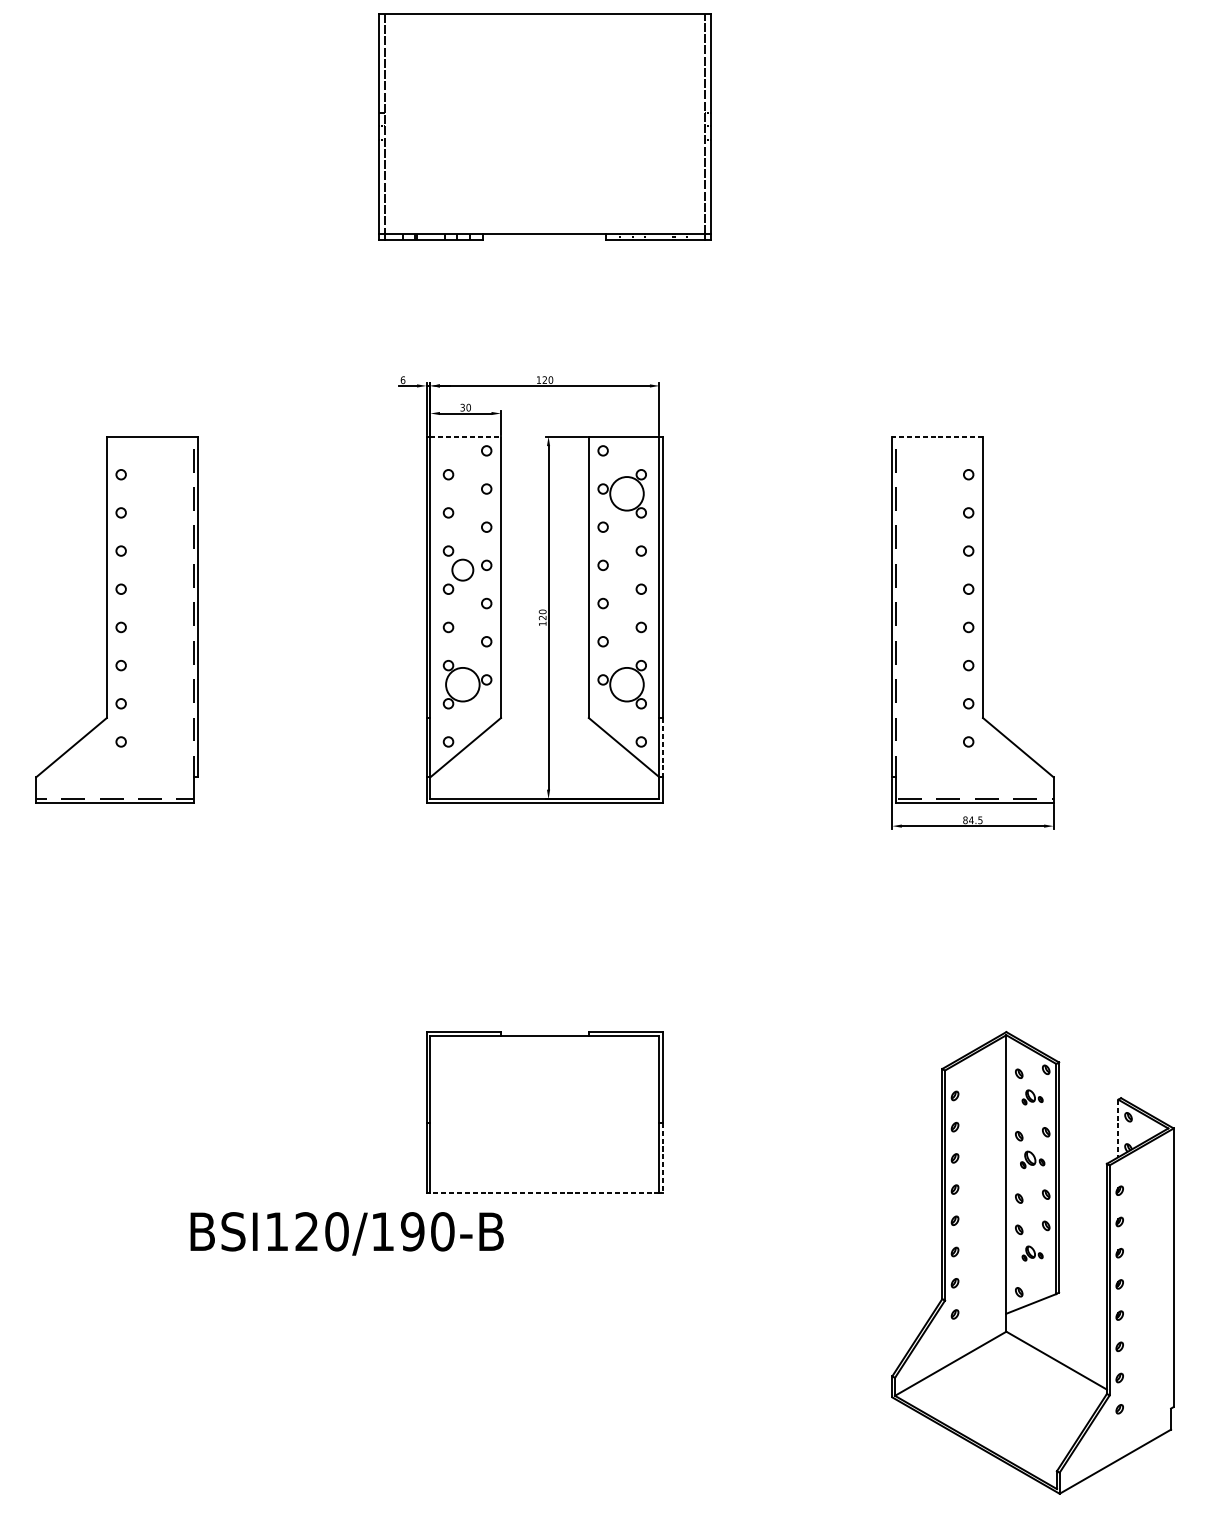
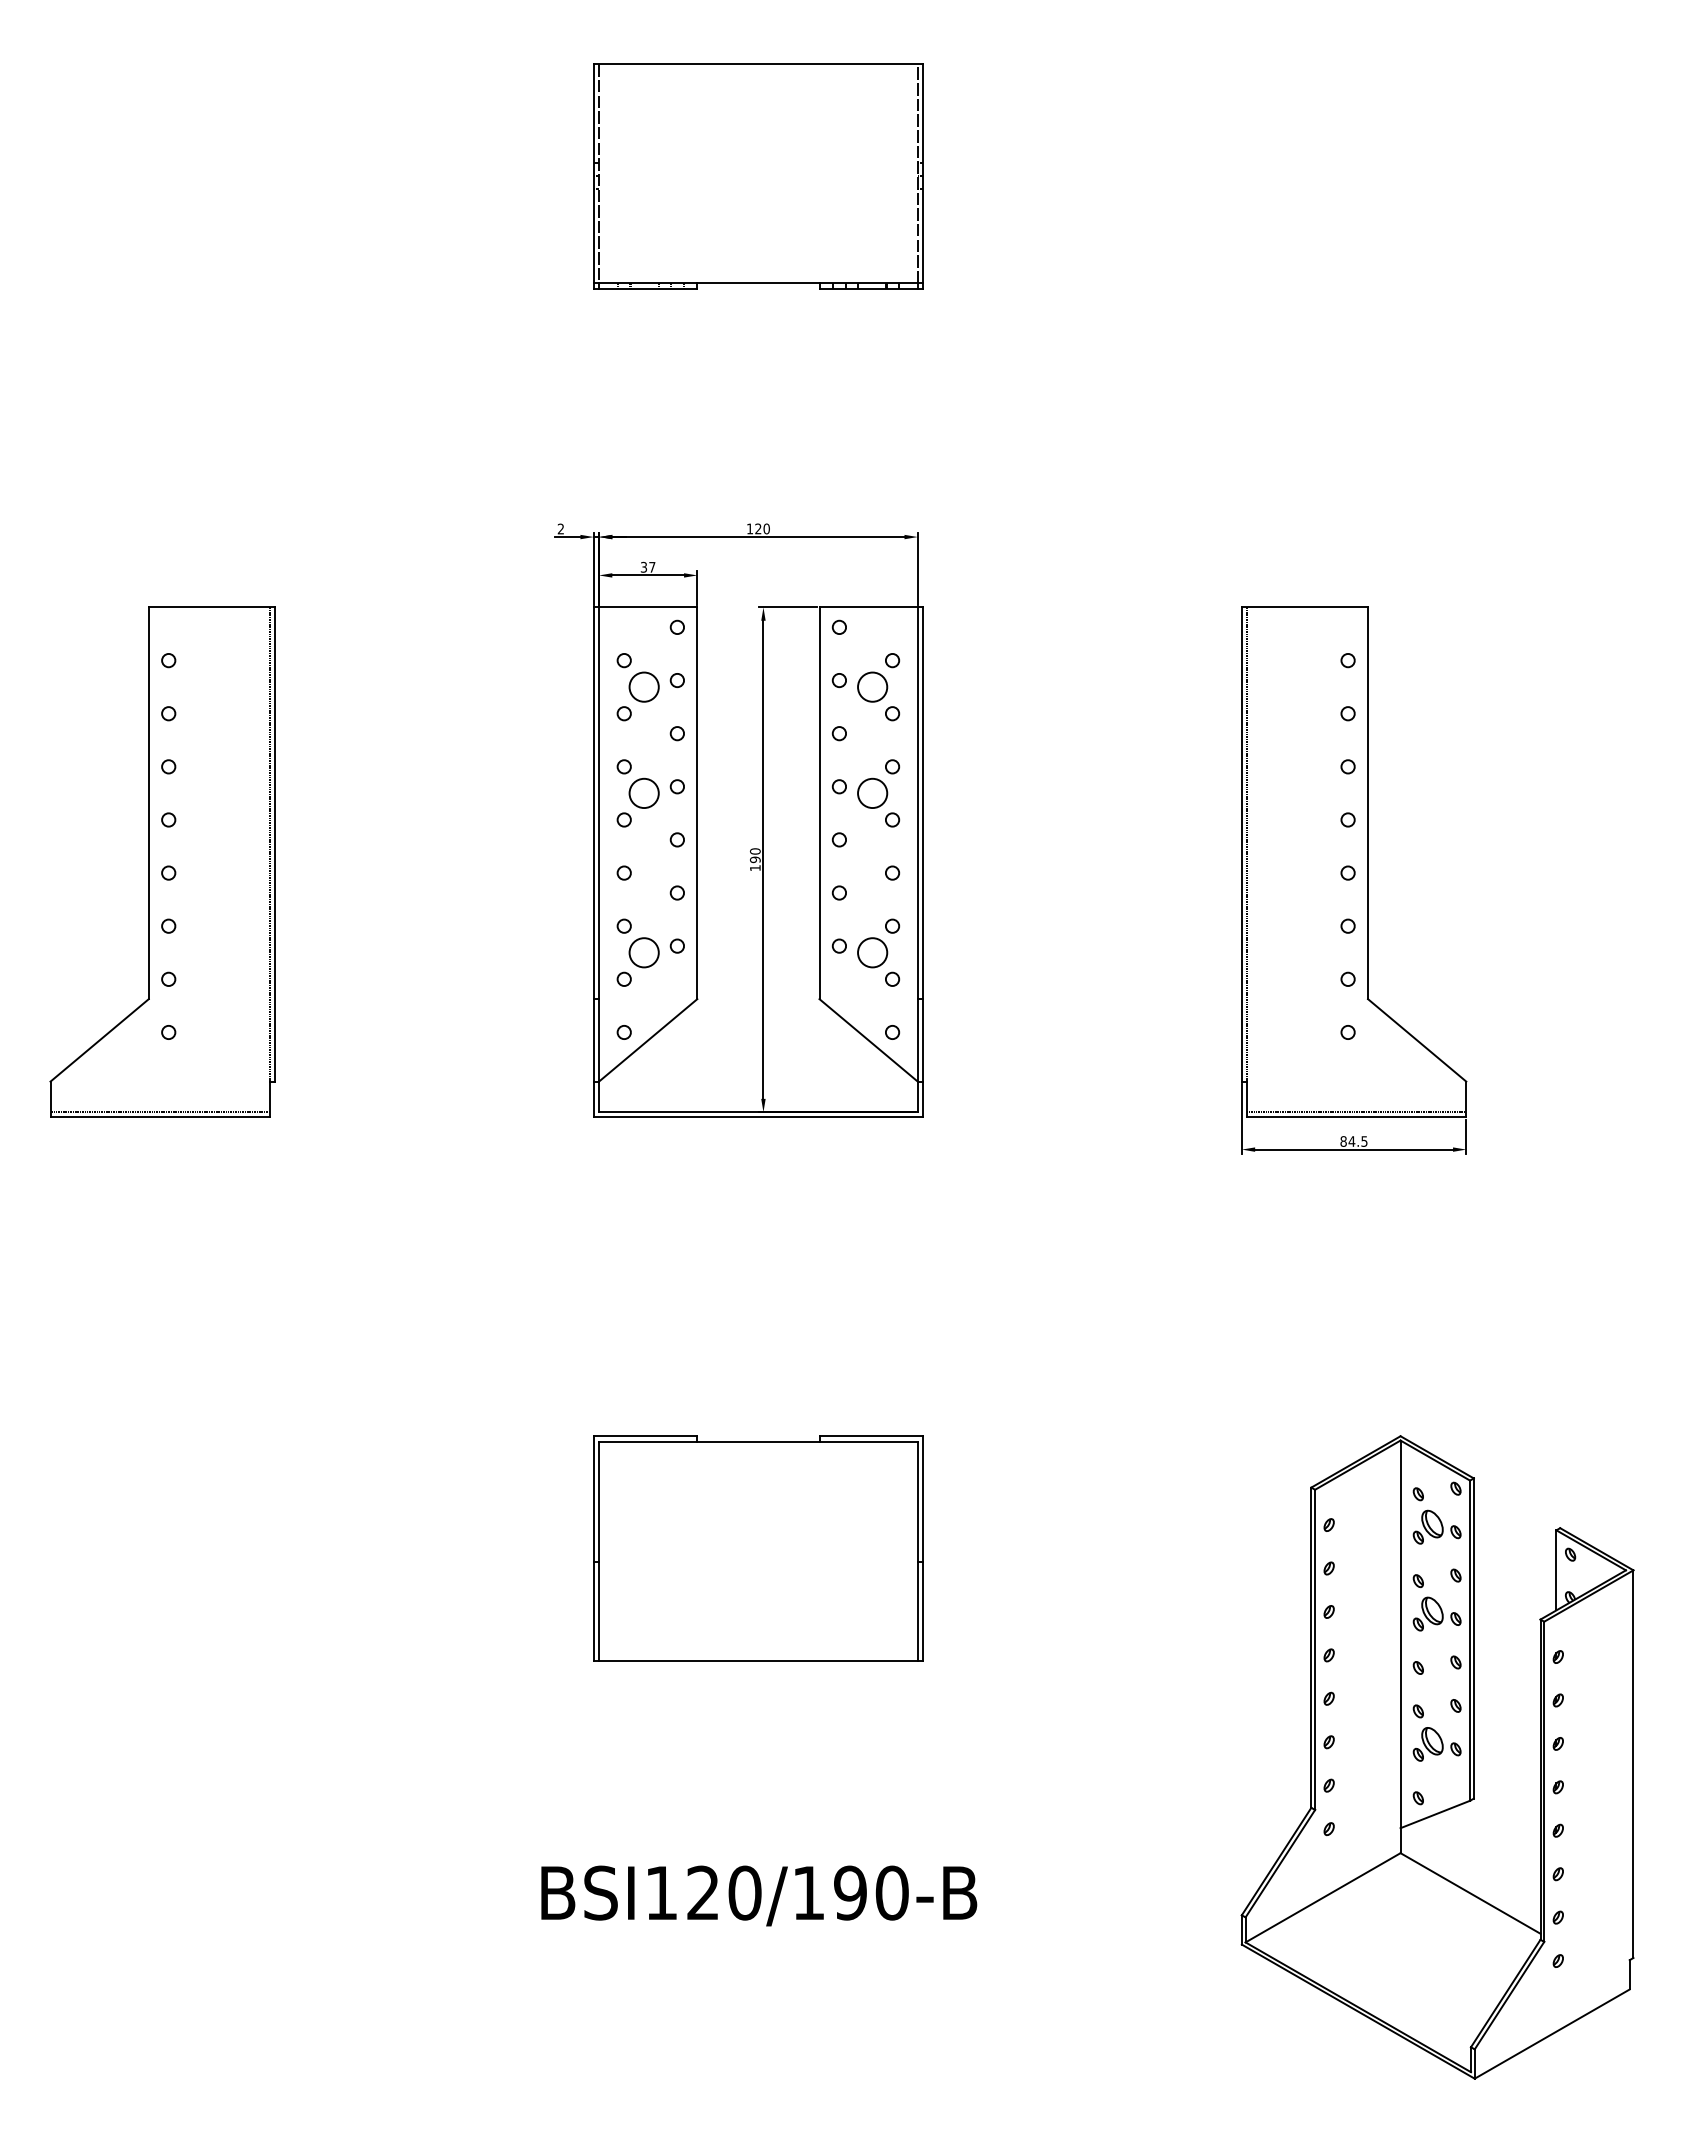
part: (544, 126) -> (758, 176), size x0.71
text: (402, 379) -> (560, 528), 6 -> 2
text: (468, 407) -> (652, 566), 30 -> 37
line: (465, 436) -> (648, 607), dashed -> solid
line: (937, 436) -> (1304, 607), dashed -> solid
circle: (462, 493) -> (643, 686), added
circle: (626, 493) -> (872, 686), size x0.62
circle: (626, 569) -> (872, 792), added
text: (542, 617) -> (755, 859), 120 -> 190
circle: (462, 684) -> (643, 952), size x0.62
circle: (626, 684) -> (872, 952), size x0.62
line: (663, 747) -> (923, 1040), dashed -> solid
part: (1032, 1096) -> (1436, 1526), size x1.67
line: (1118, 1128) -> (1556, 1570), dashed -> solid
line: (663, 1158) -> (923, 1612), dashed -> solid
part: (1032, 1159) -> (1436, 1613), size x1.43
line: (544, 1193) -> (757, 1660), dashed -> solid
text: (347, 1233) -> (759, 1895), moved
part: (1032, 1253) -> (1436, 1744), size x1.67

